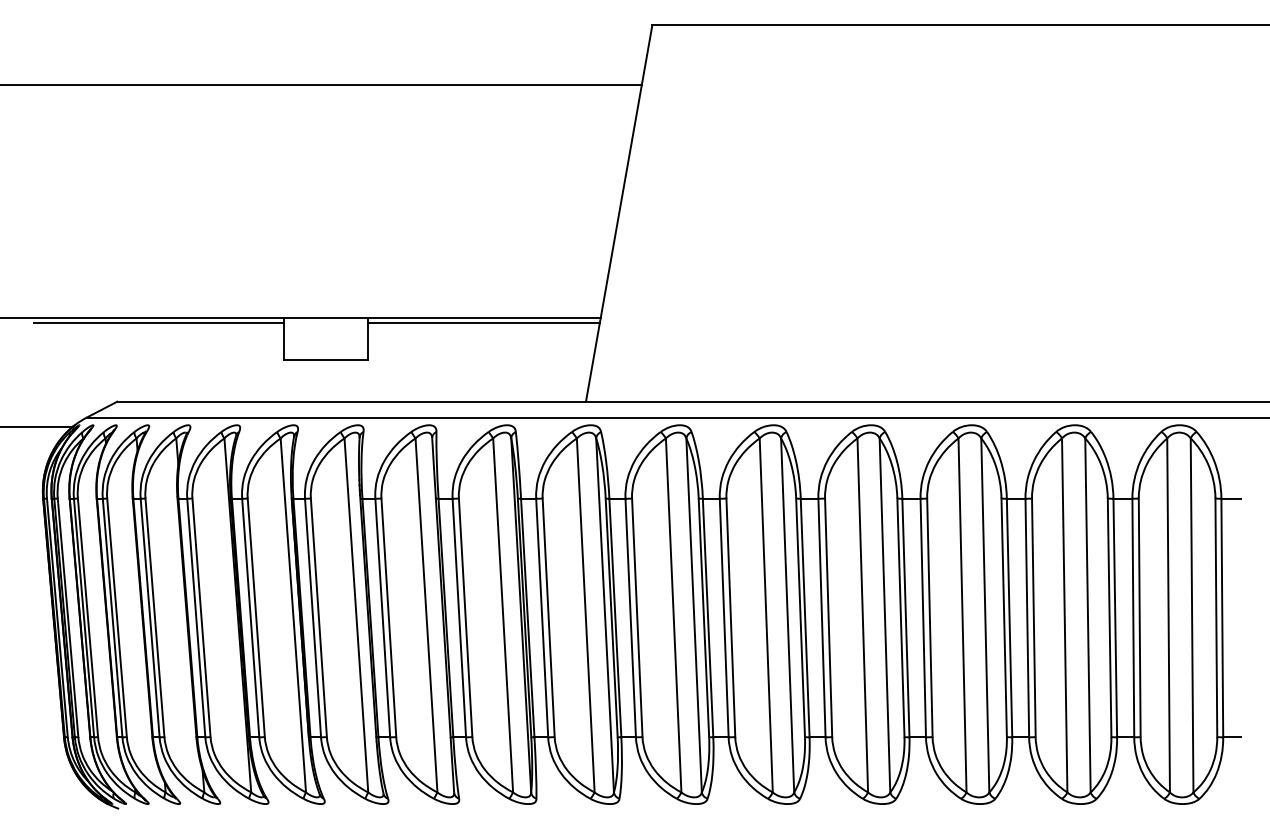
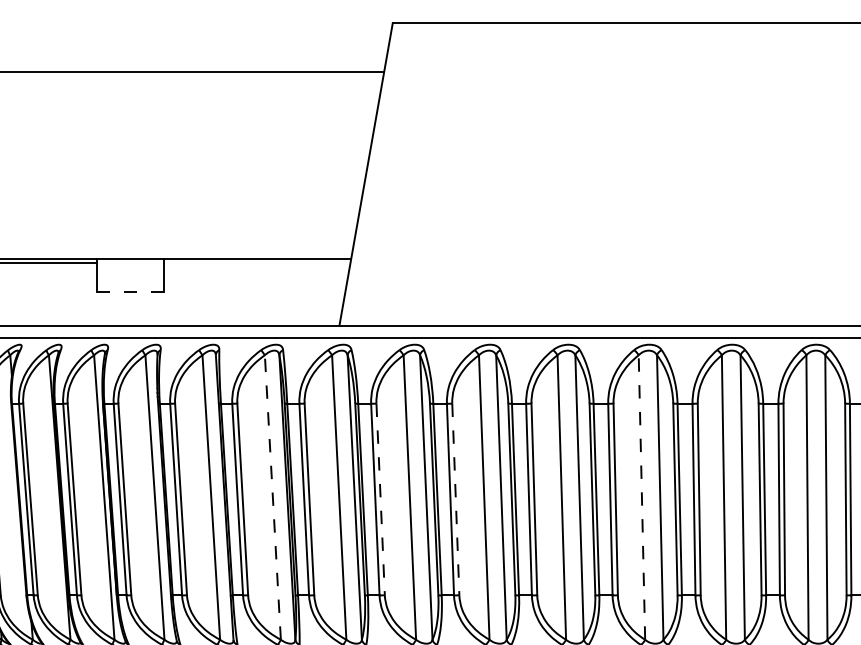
line: (483, 323) -> (257, 262), removed
line: (325, 359) -> (130, 291), solid -> dashed
line: (503, 614) -> (273, 496), solid -> dashed
line: (962, 614) -> (641, 496), solid -> dashed
line: (637, 618) -> (380, 499), solid -> dashed
line: (730, 618) -> (455, 499), solid -> dashed

